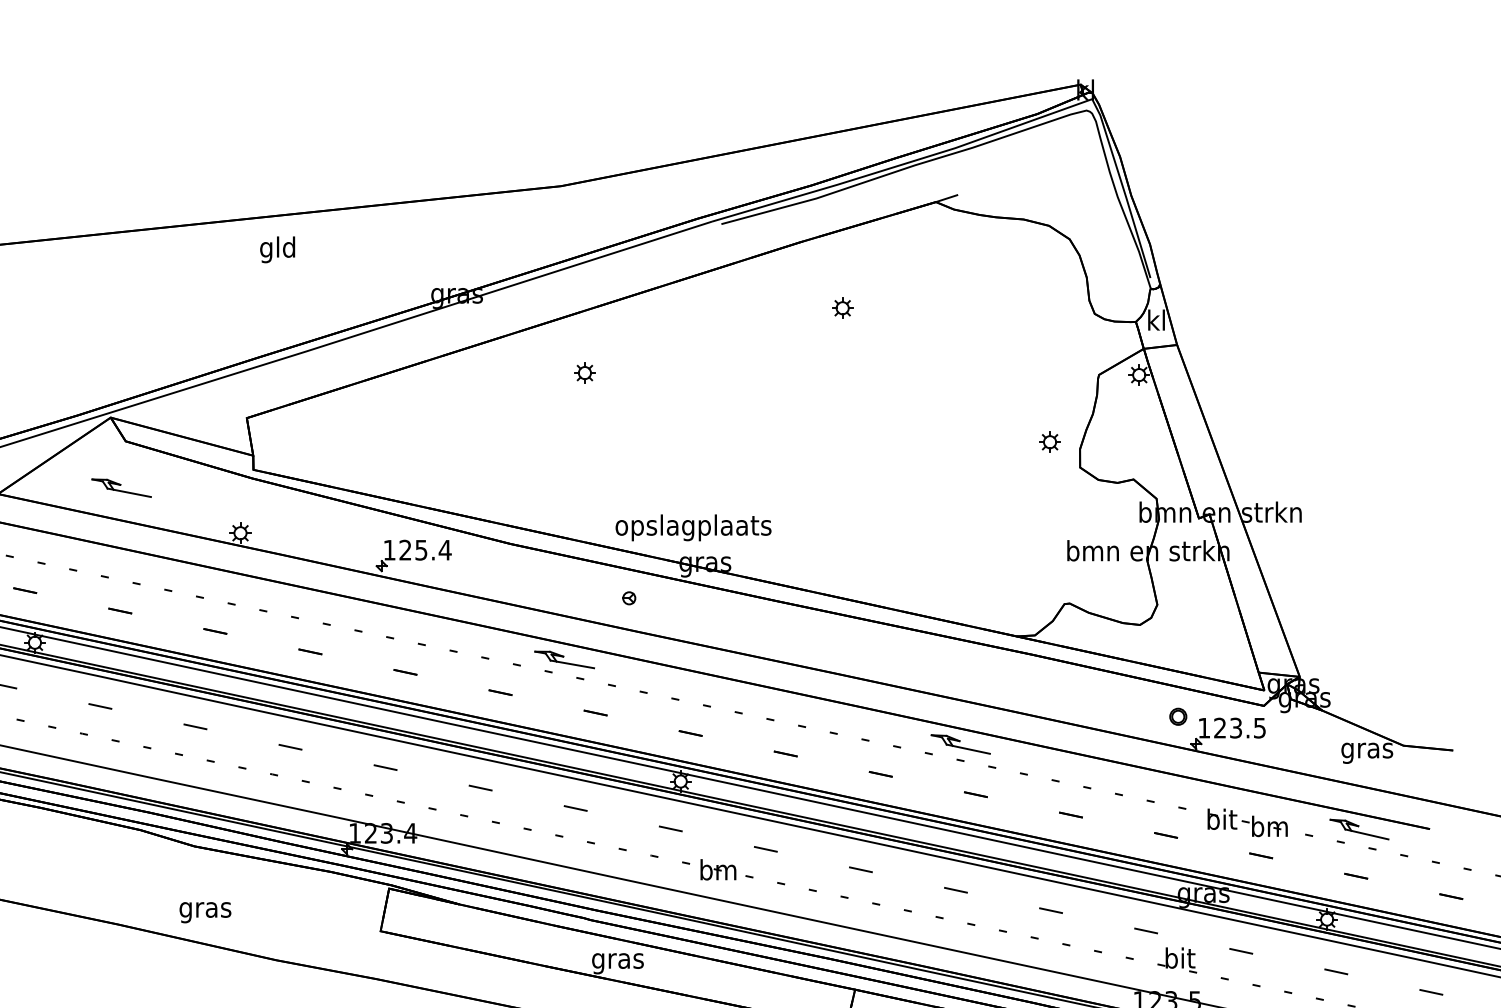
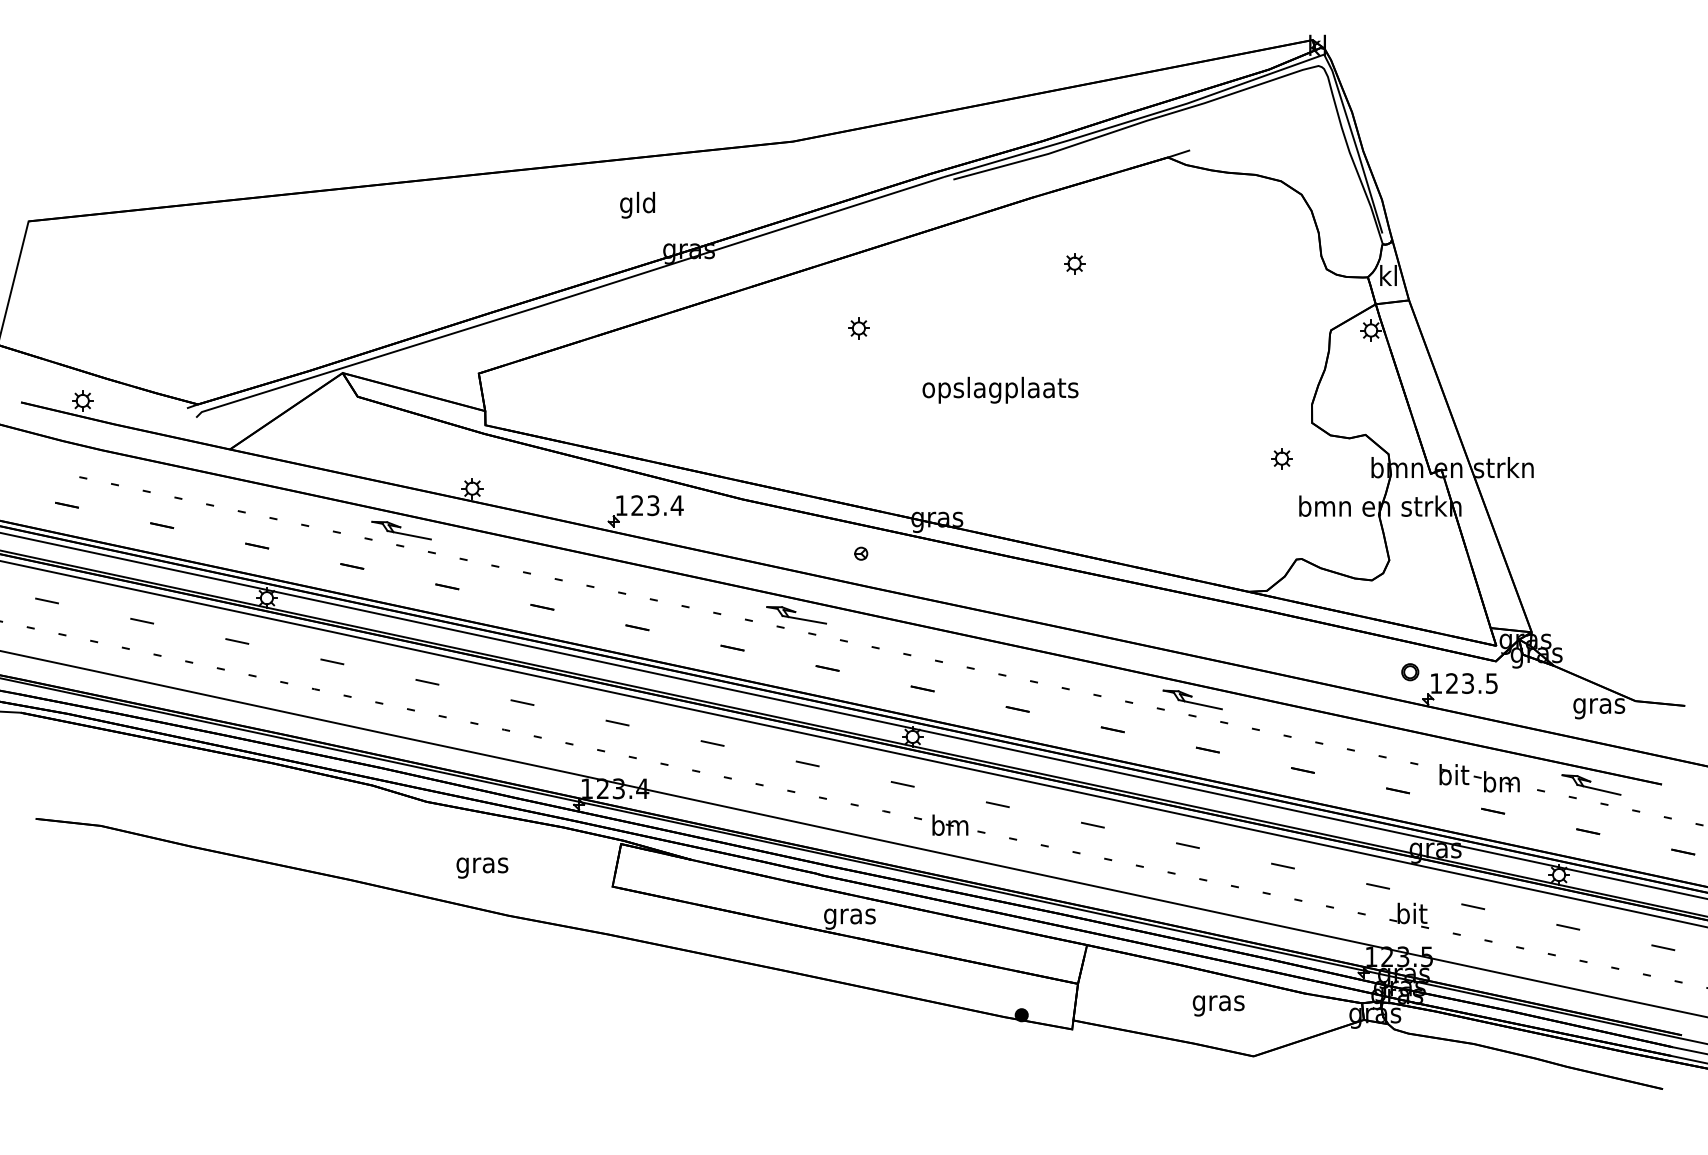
text: (277, 249) -> (637, 204), moved
part: (584, 373) -> (858, 328), moved
part: (1049, 442) -> (1281, 458), moved
part: (121, 488) -> (401, 530), moved
text: (693, 527) -> (1000, 389), moved
text: (421, 550) -> (653, 505), 125.4 -> 123.4
text: (205, 912) -> (482, 867), moved

